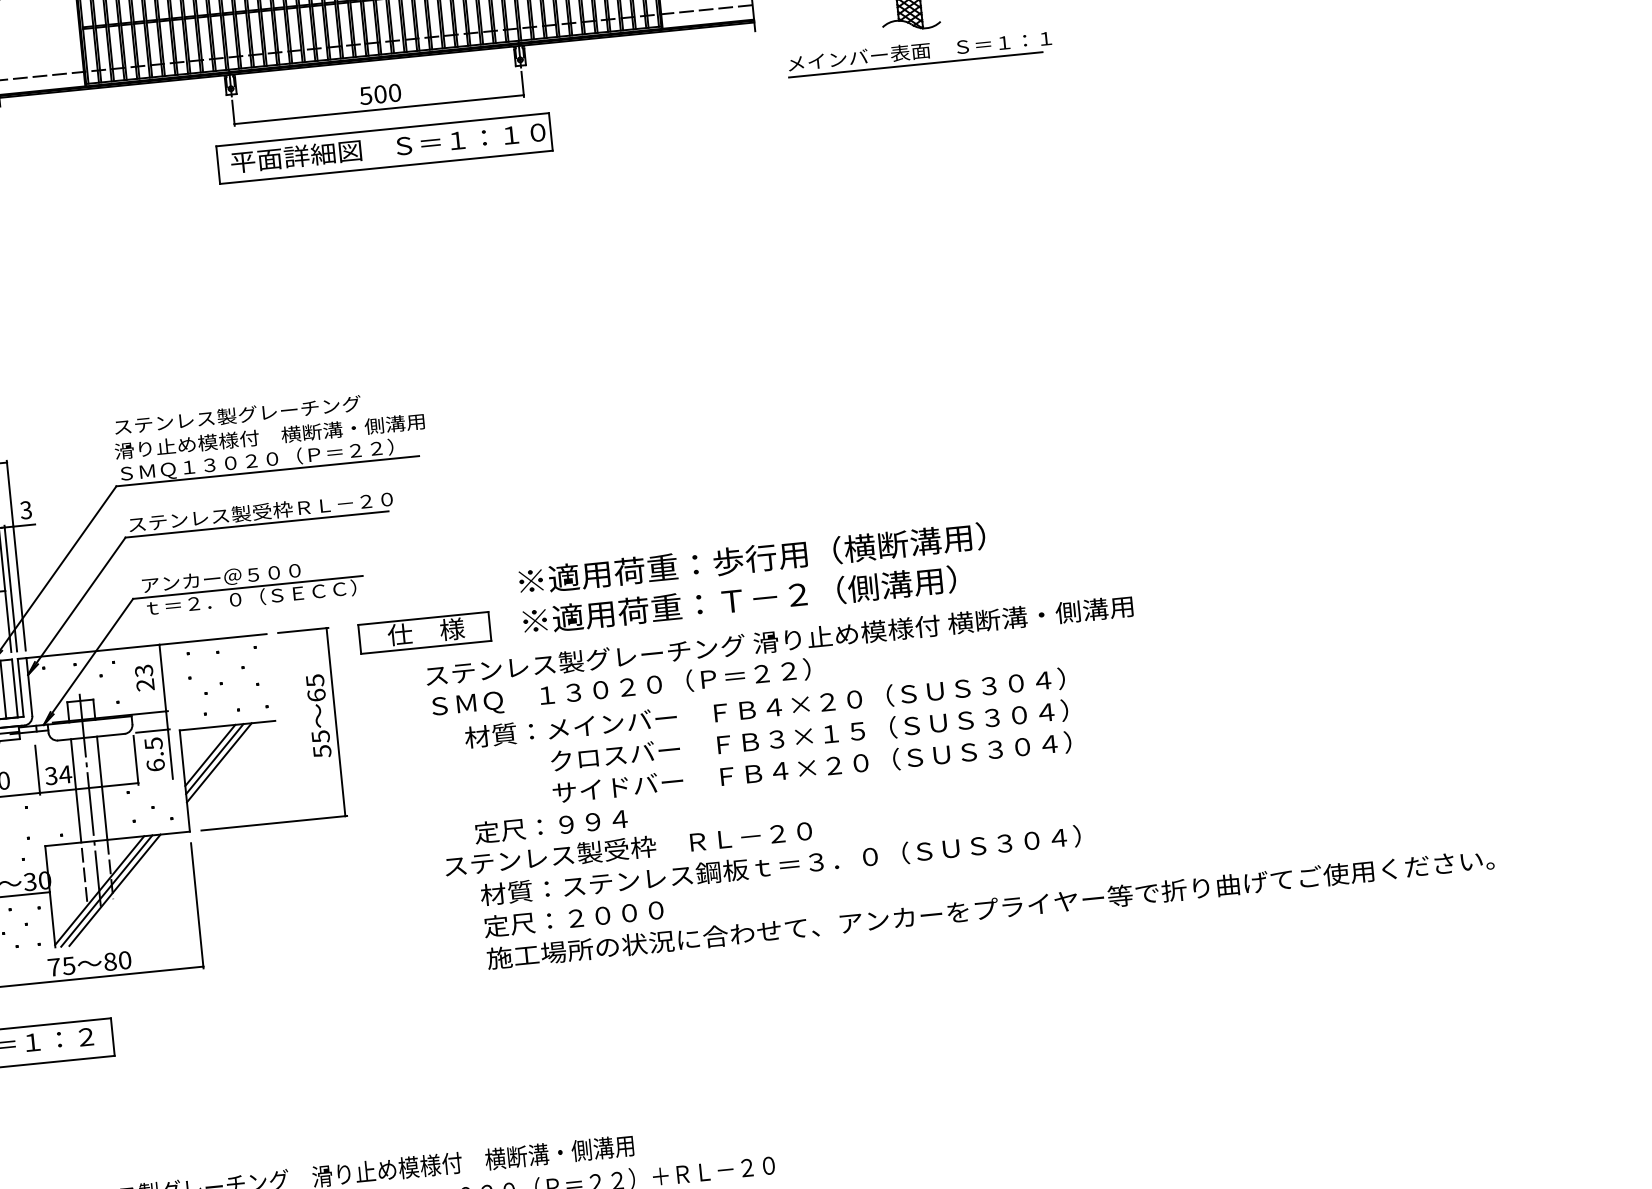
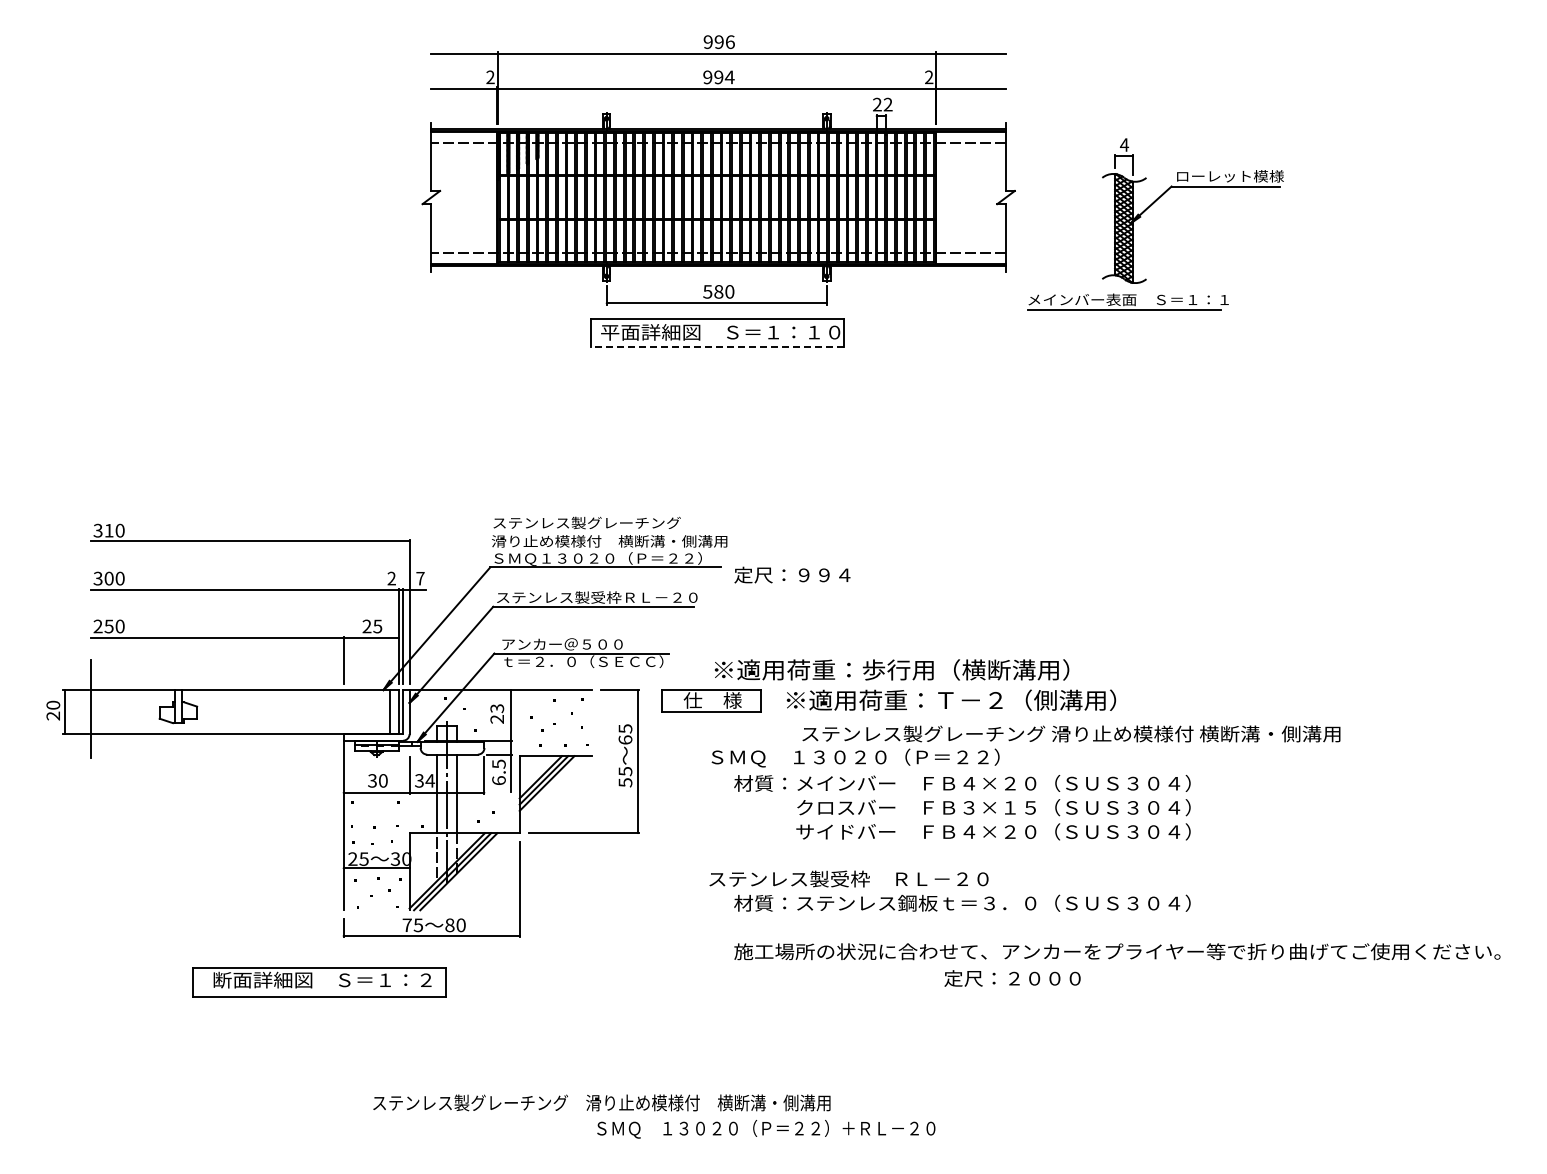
text: (380, 93) -> (718, 291), 500 -> 580
line: (386, 167) -> (717, 347), solid -> dashed
text: (26, 510) -> (420, 578), 3 -> 7
text: (751, 558) -> (891, 669), moved
text: (779, 640) -> (1071, 733), moved
text: (551, 825) -> (792, 574), moved
text: (573, 918) -> (1012, 978), moved

